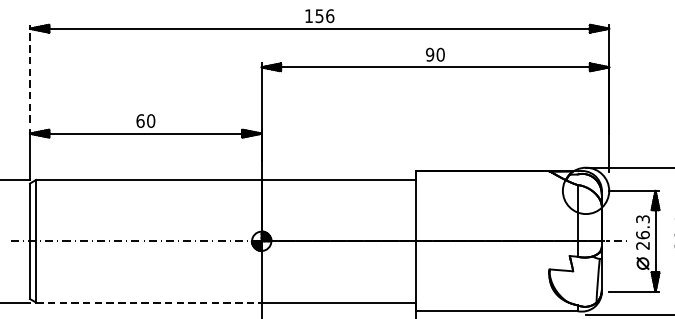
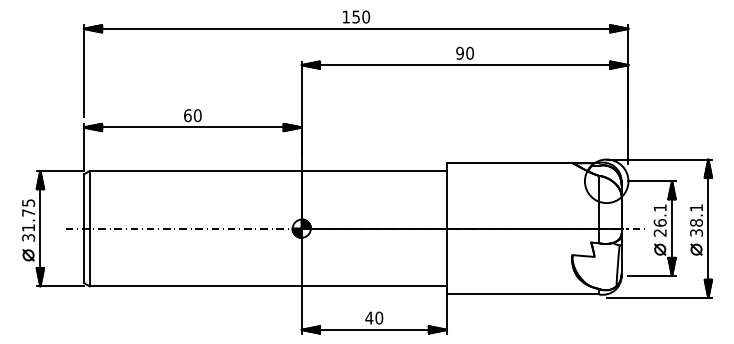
text: (330, 15) -> (366, 16), 156 -> 150
line: (29, 73) -> (83, 70), dashed -> solid
text: (642, 218) -> (659, 207), 26.3 -> 26.1
line: (149, 302) -> (196, 286), dashed -> solid

